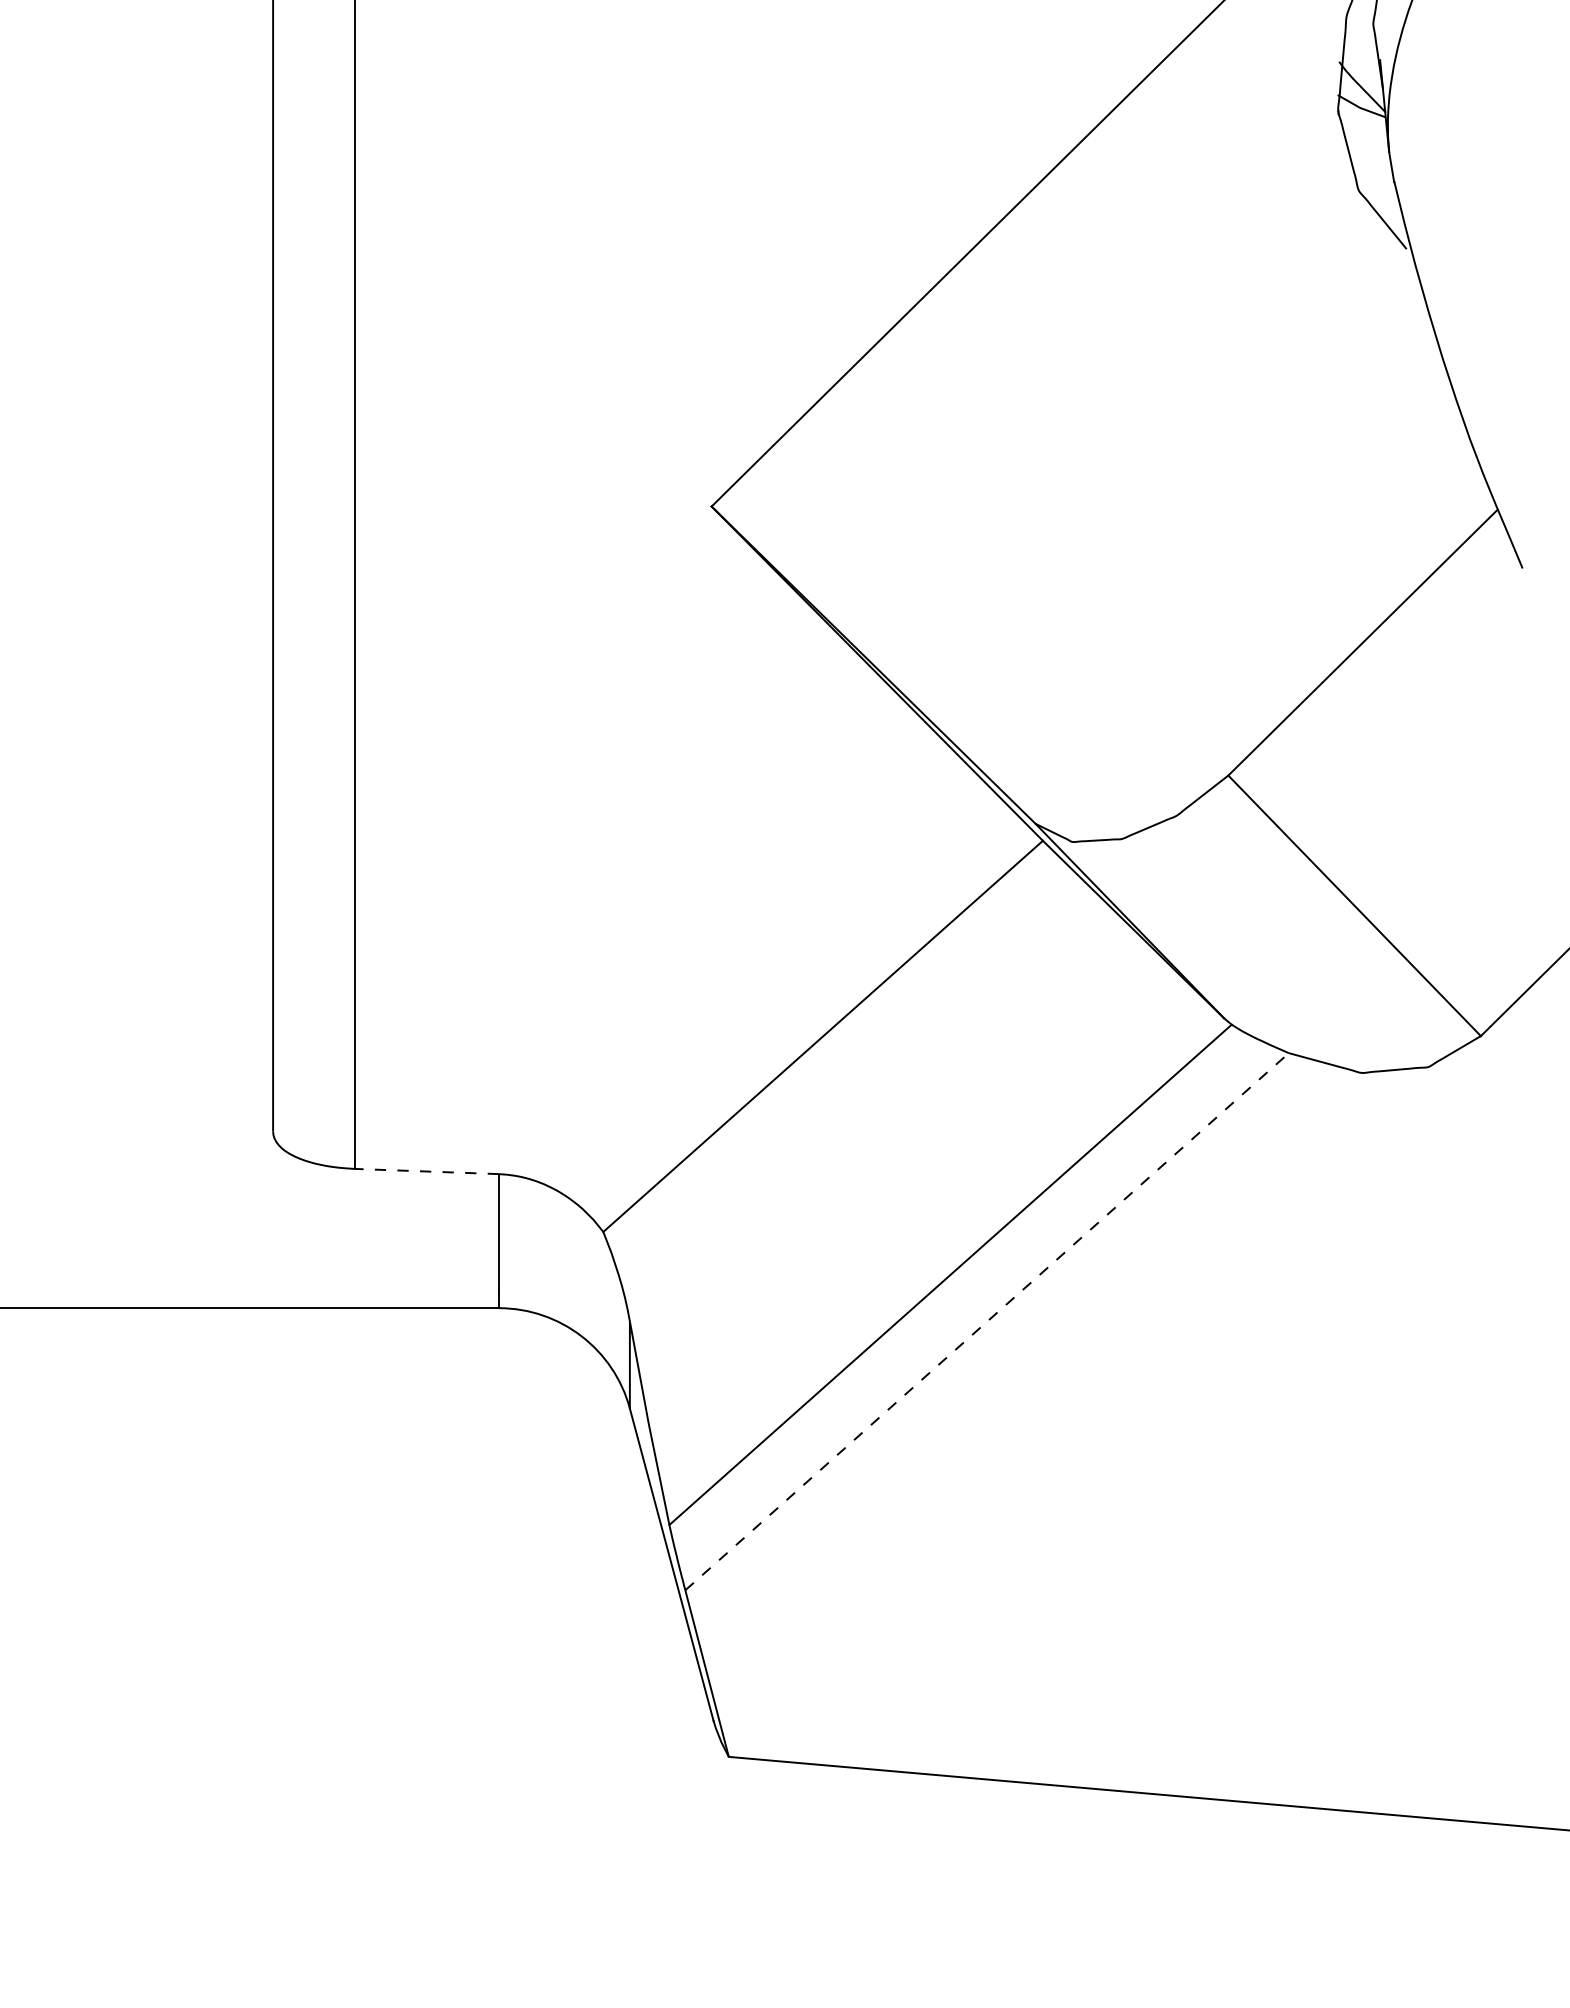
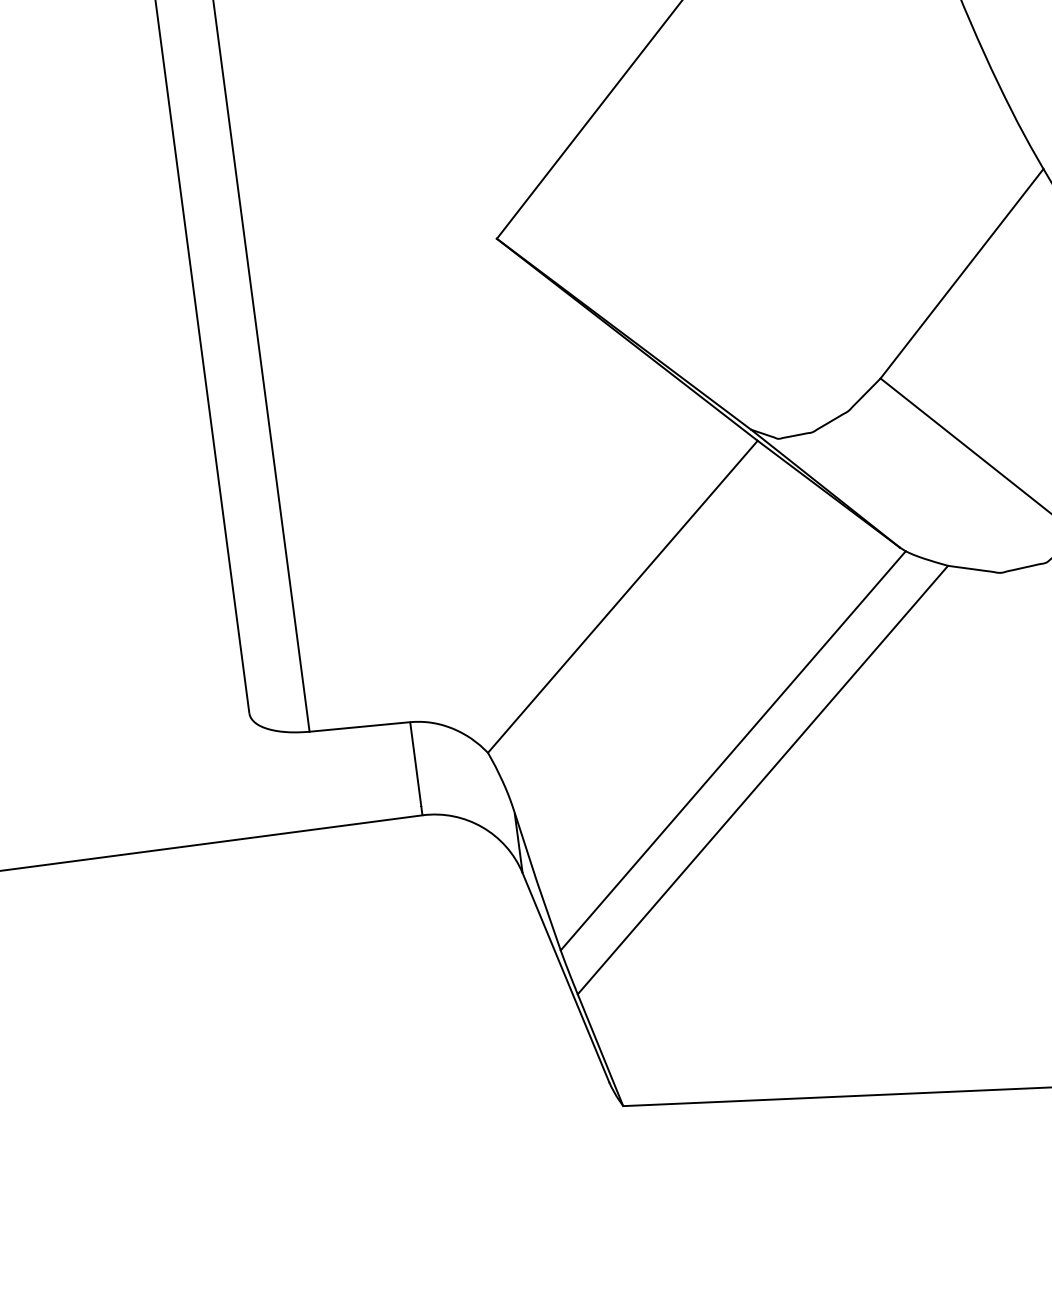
line: (426, 1171) -> (359, 726), dashed -> solid
line: (987, 1321) -> (763, 779), dashed -> solid

